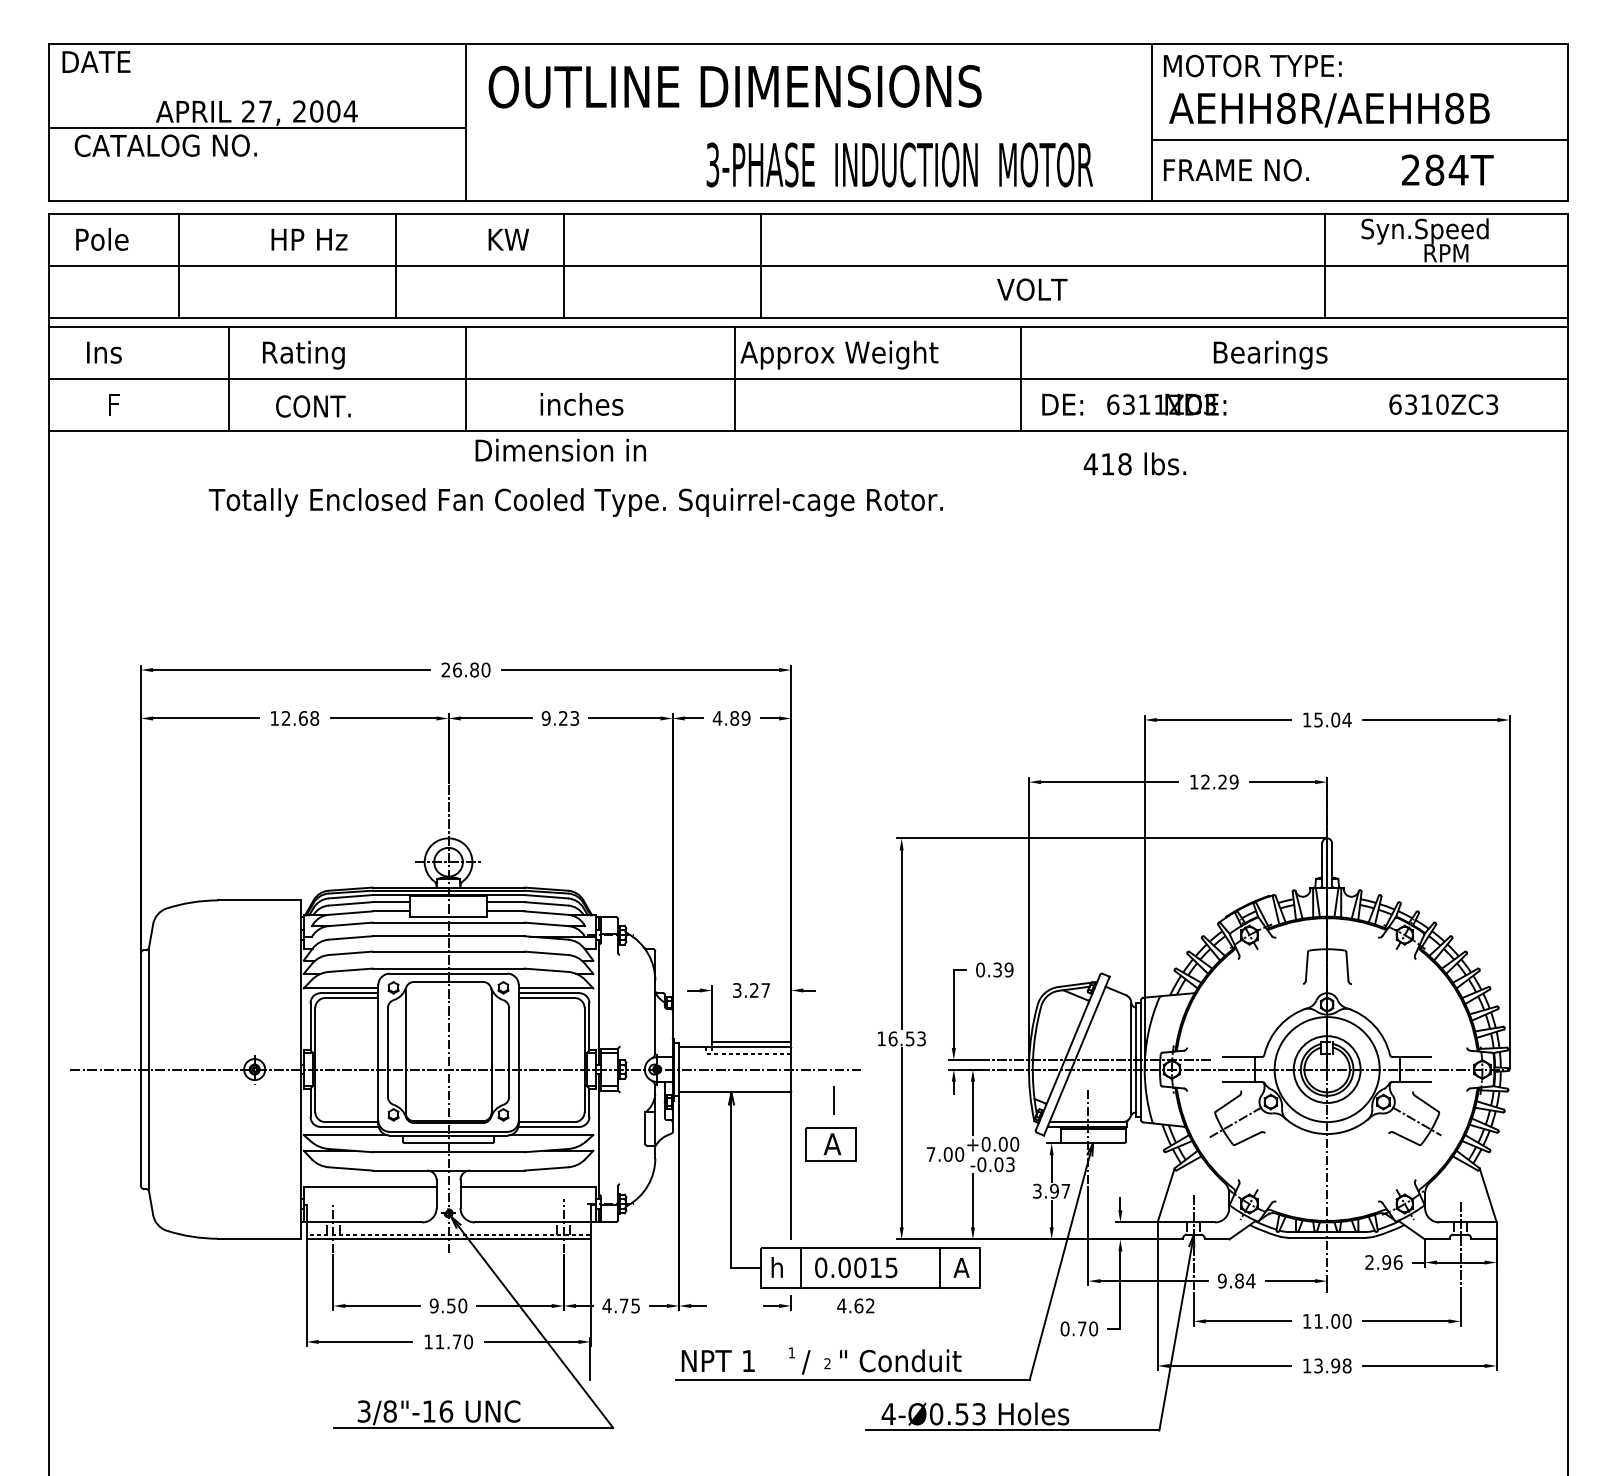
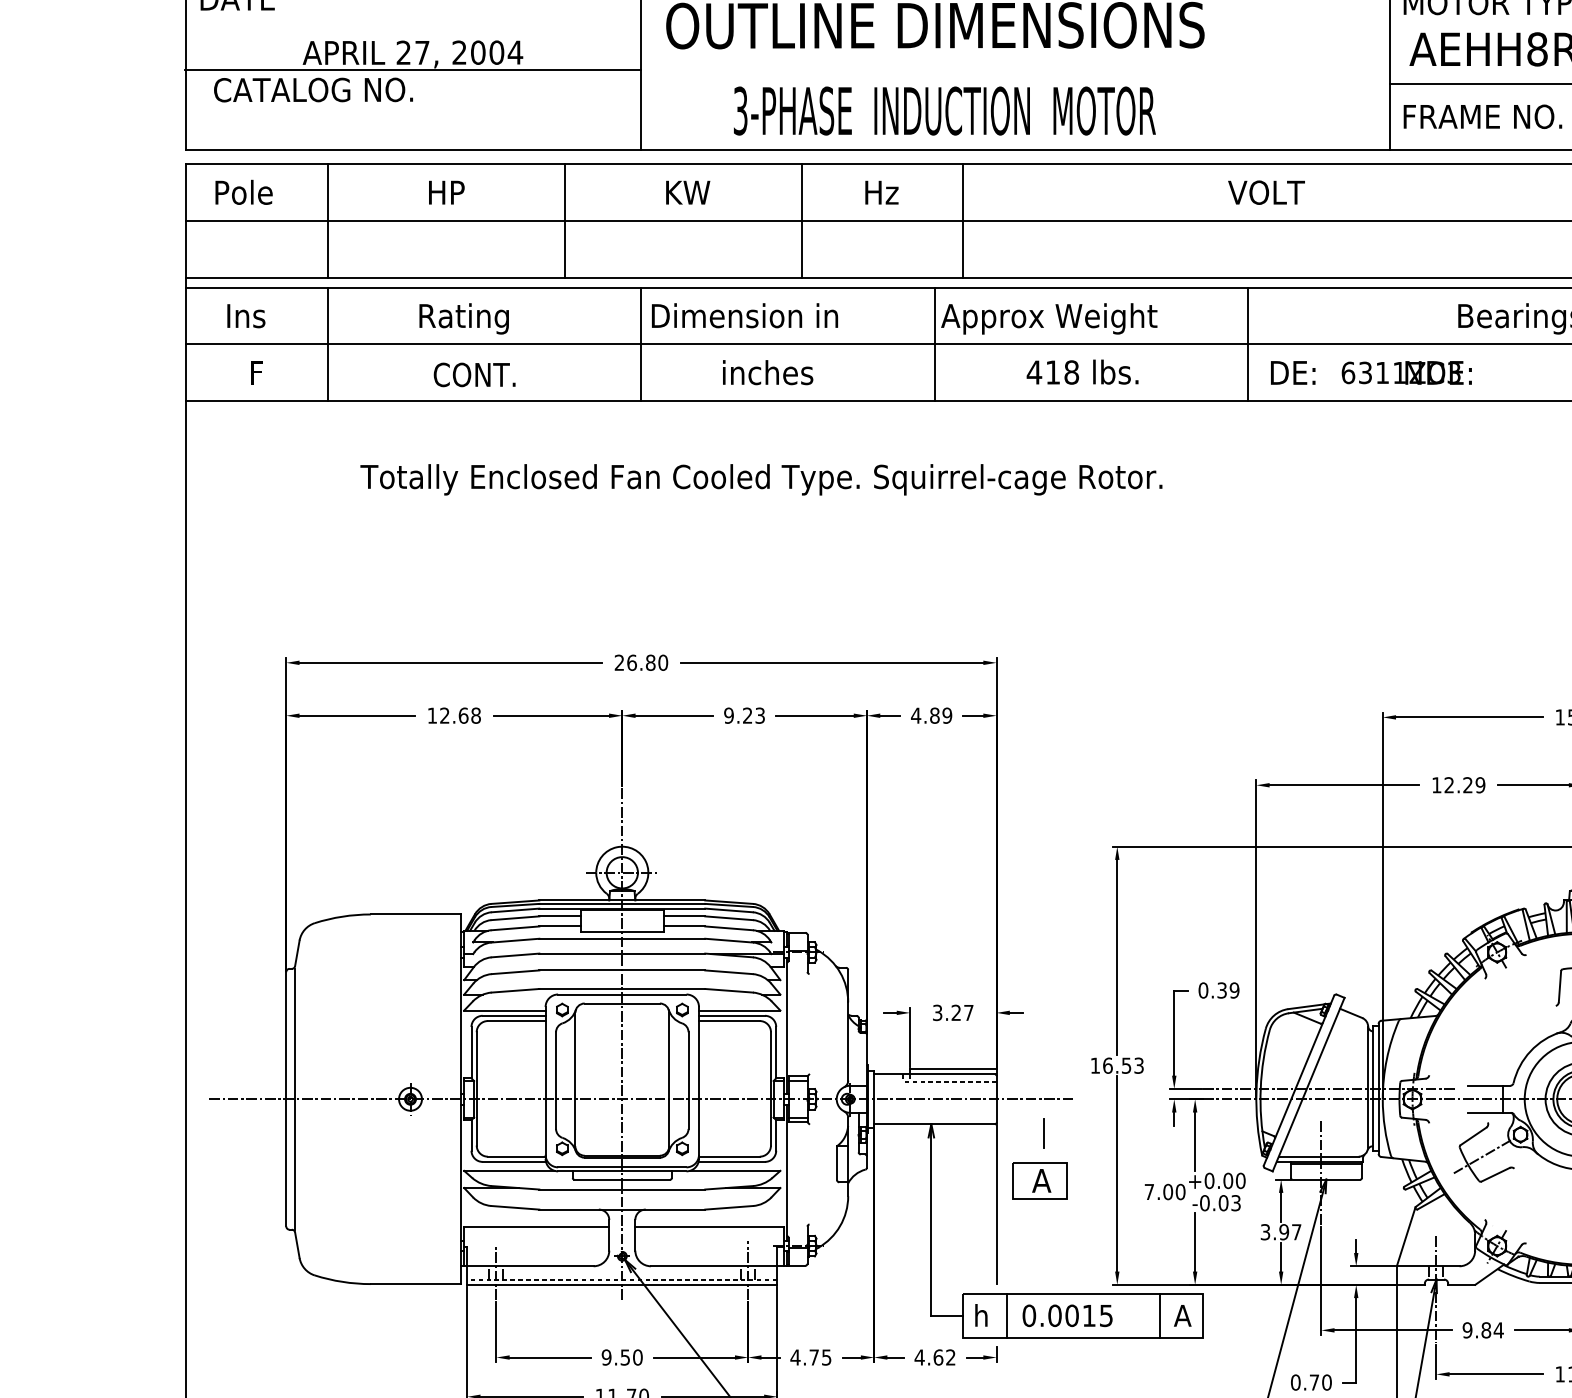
text: (899, 164) -> (944, 110), moved
text: (332, 239) -> (882, 192), moved
line: (564, 265) -> (802, 220), moved
text: (1032, 289) -> (1266, 192), moved
line: (229, 378) -> (328, 344), moved
text: (560, 449) -> (744, 314), moved
text: (1134, 463) -> (1082, 371), moved
text: (855, 1305) -> (934, 1356), moved

